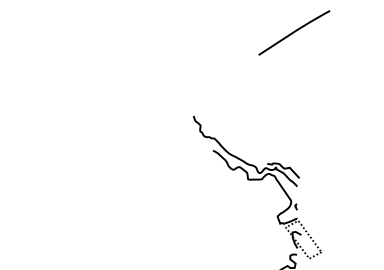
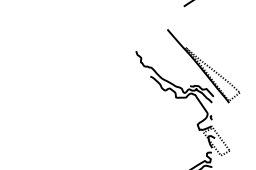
part: (285, 136) -> (203, 66), added

